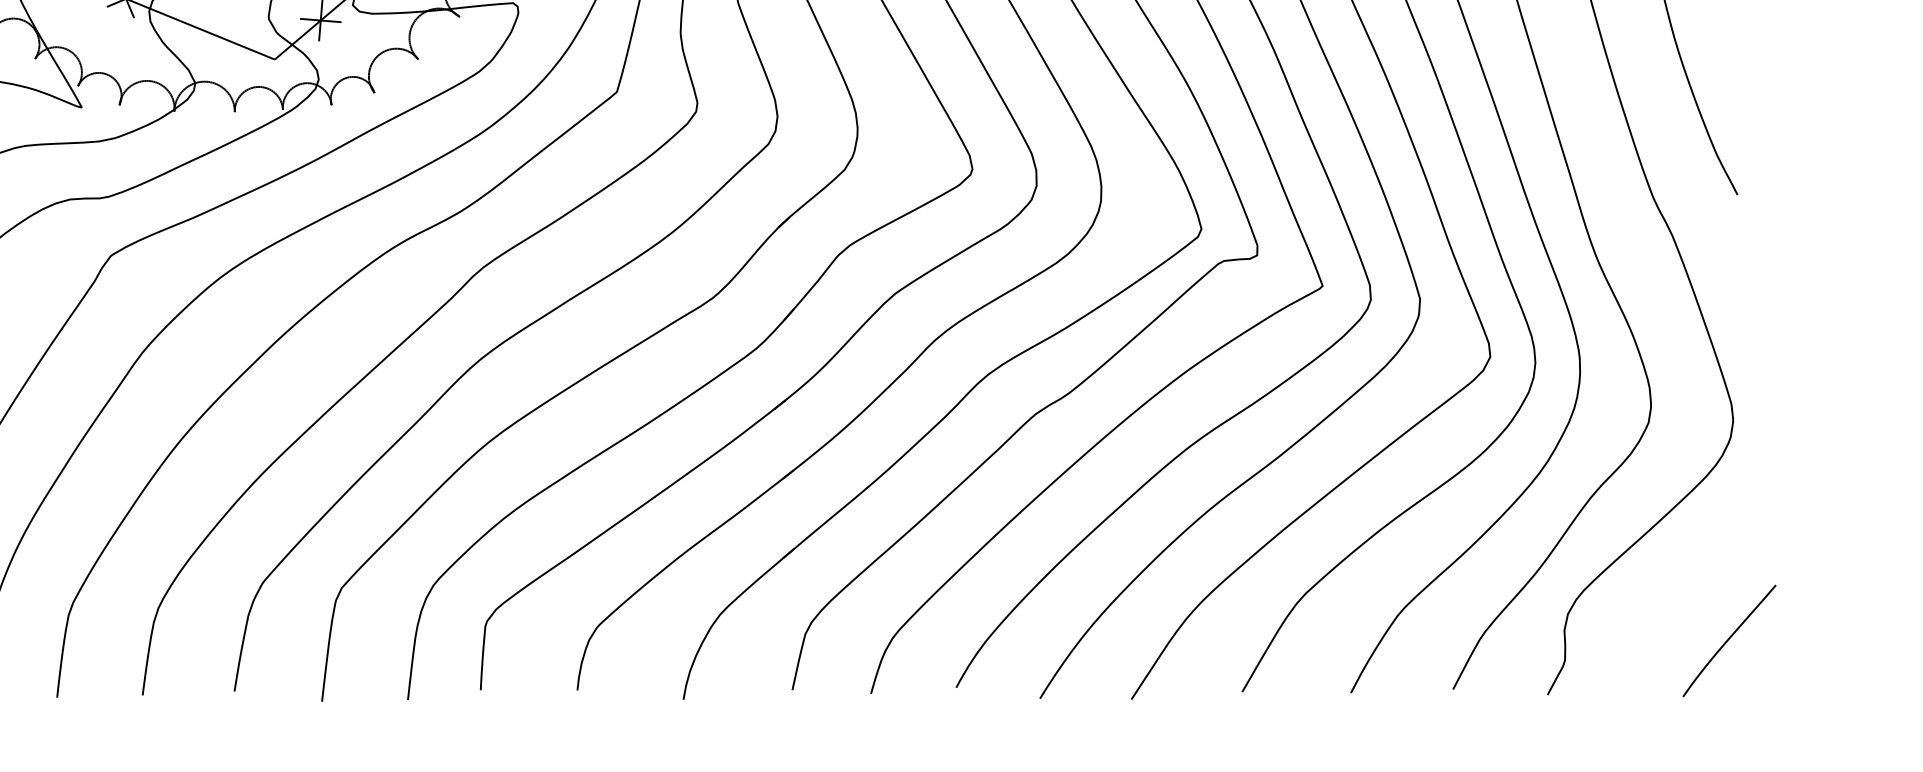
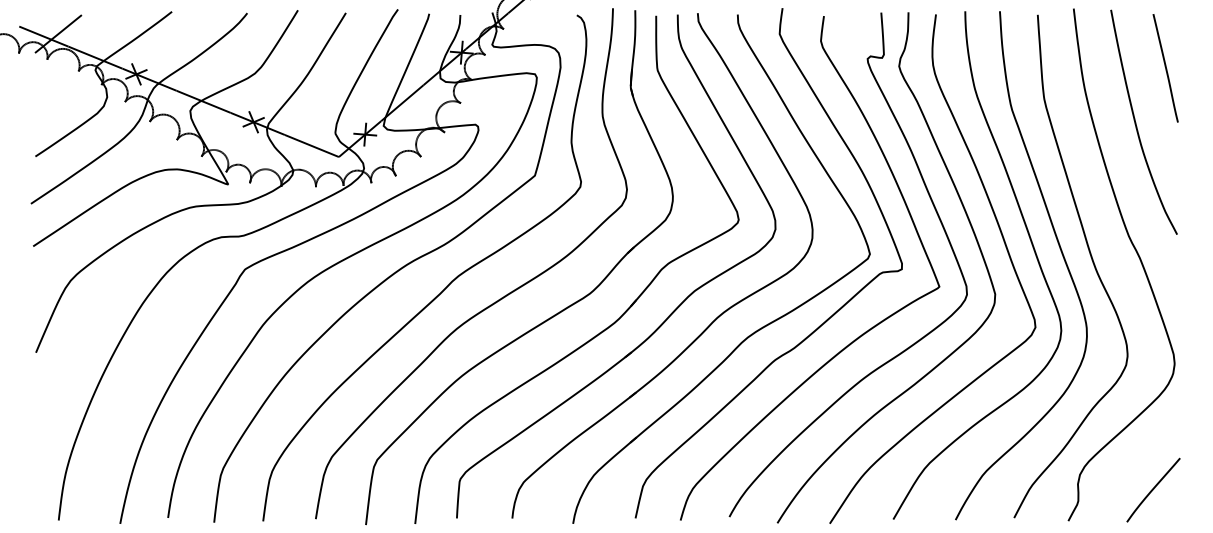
curve: (1729, 639) -> (1153, 489), moved

